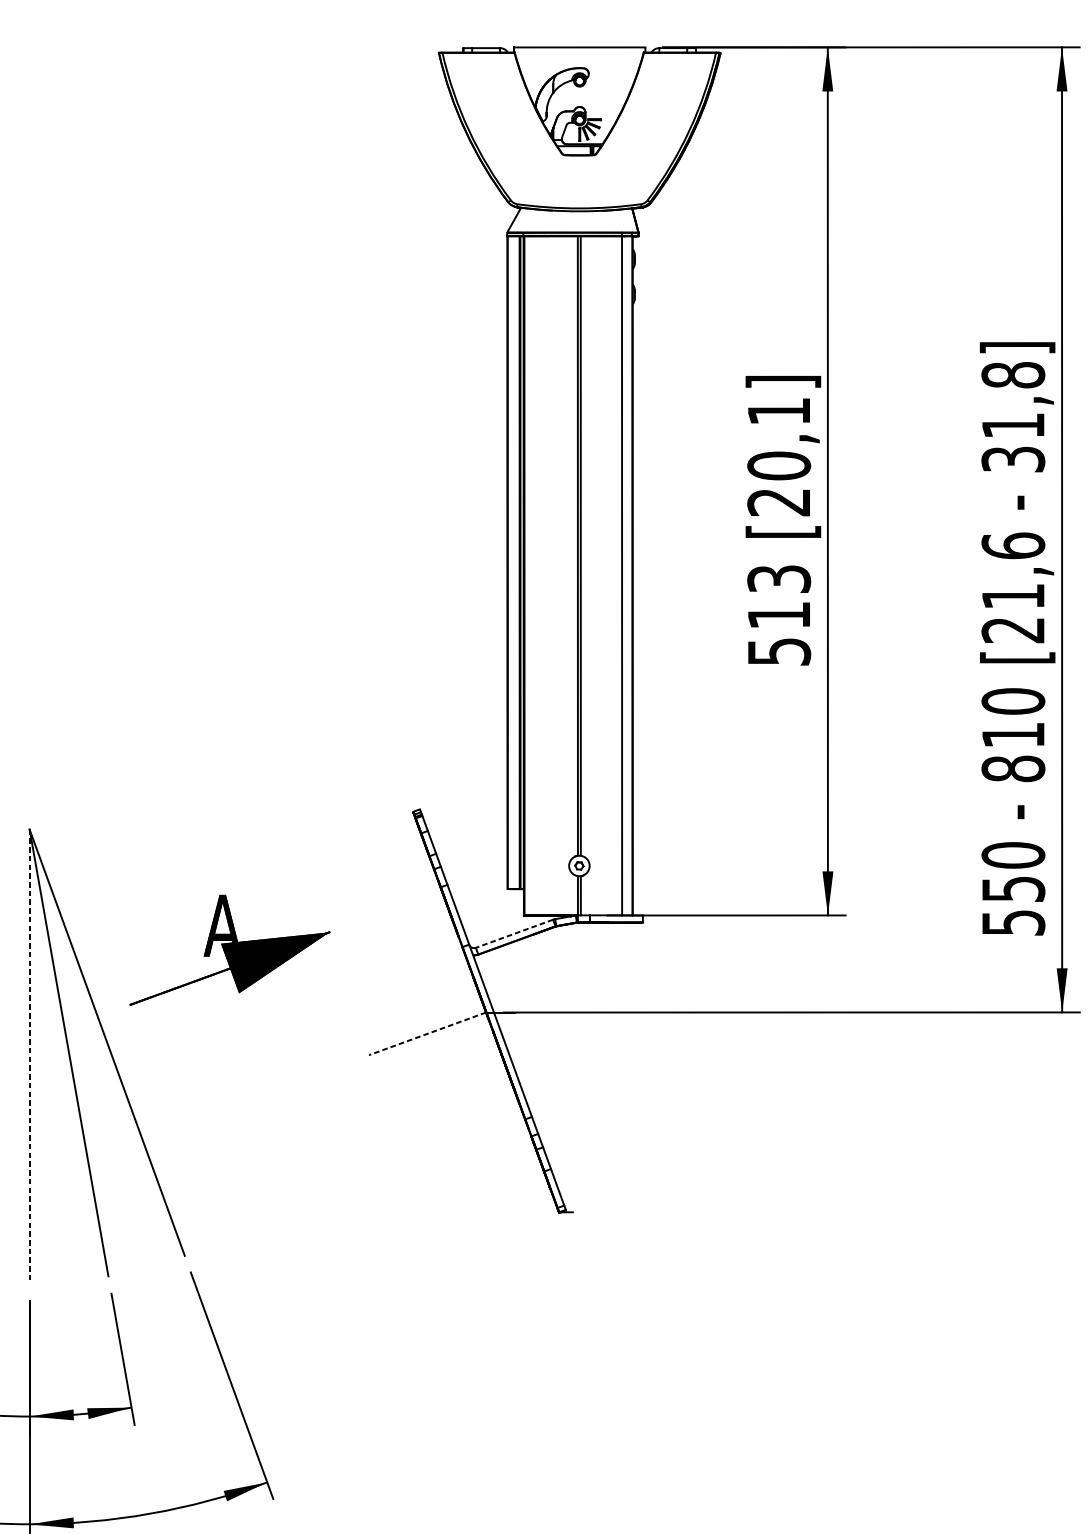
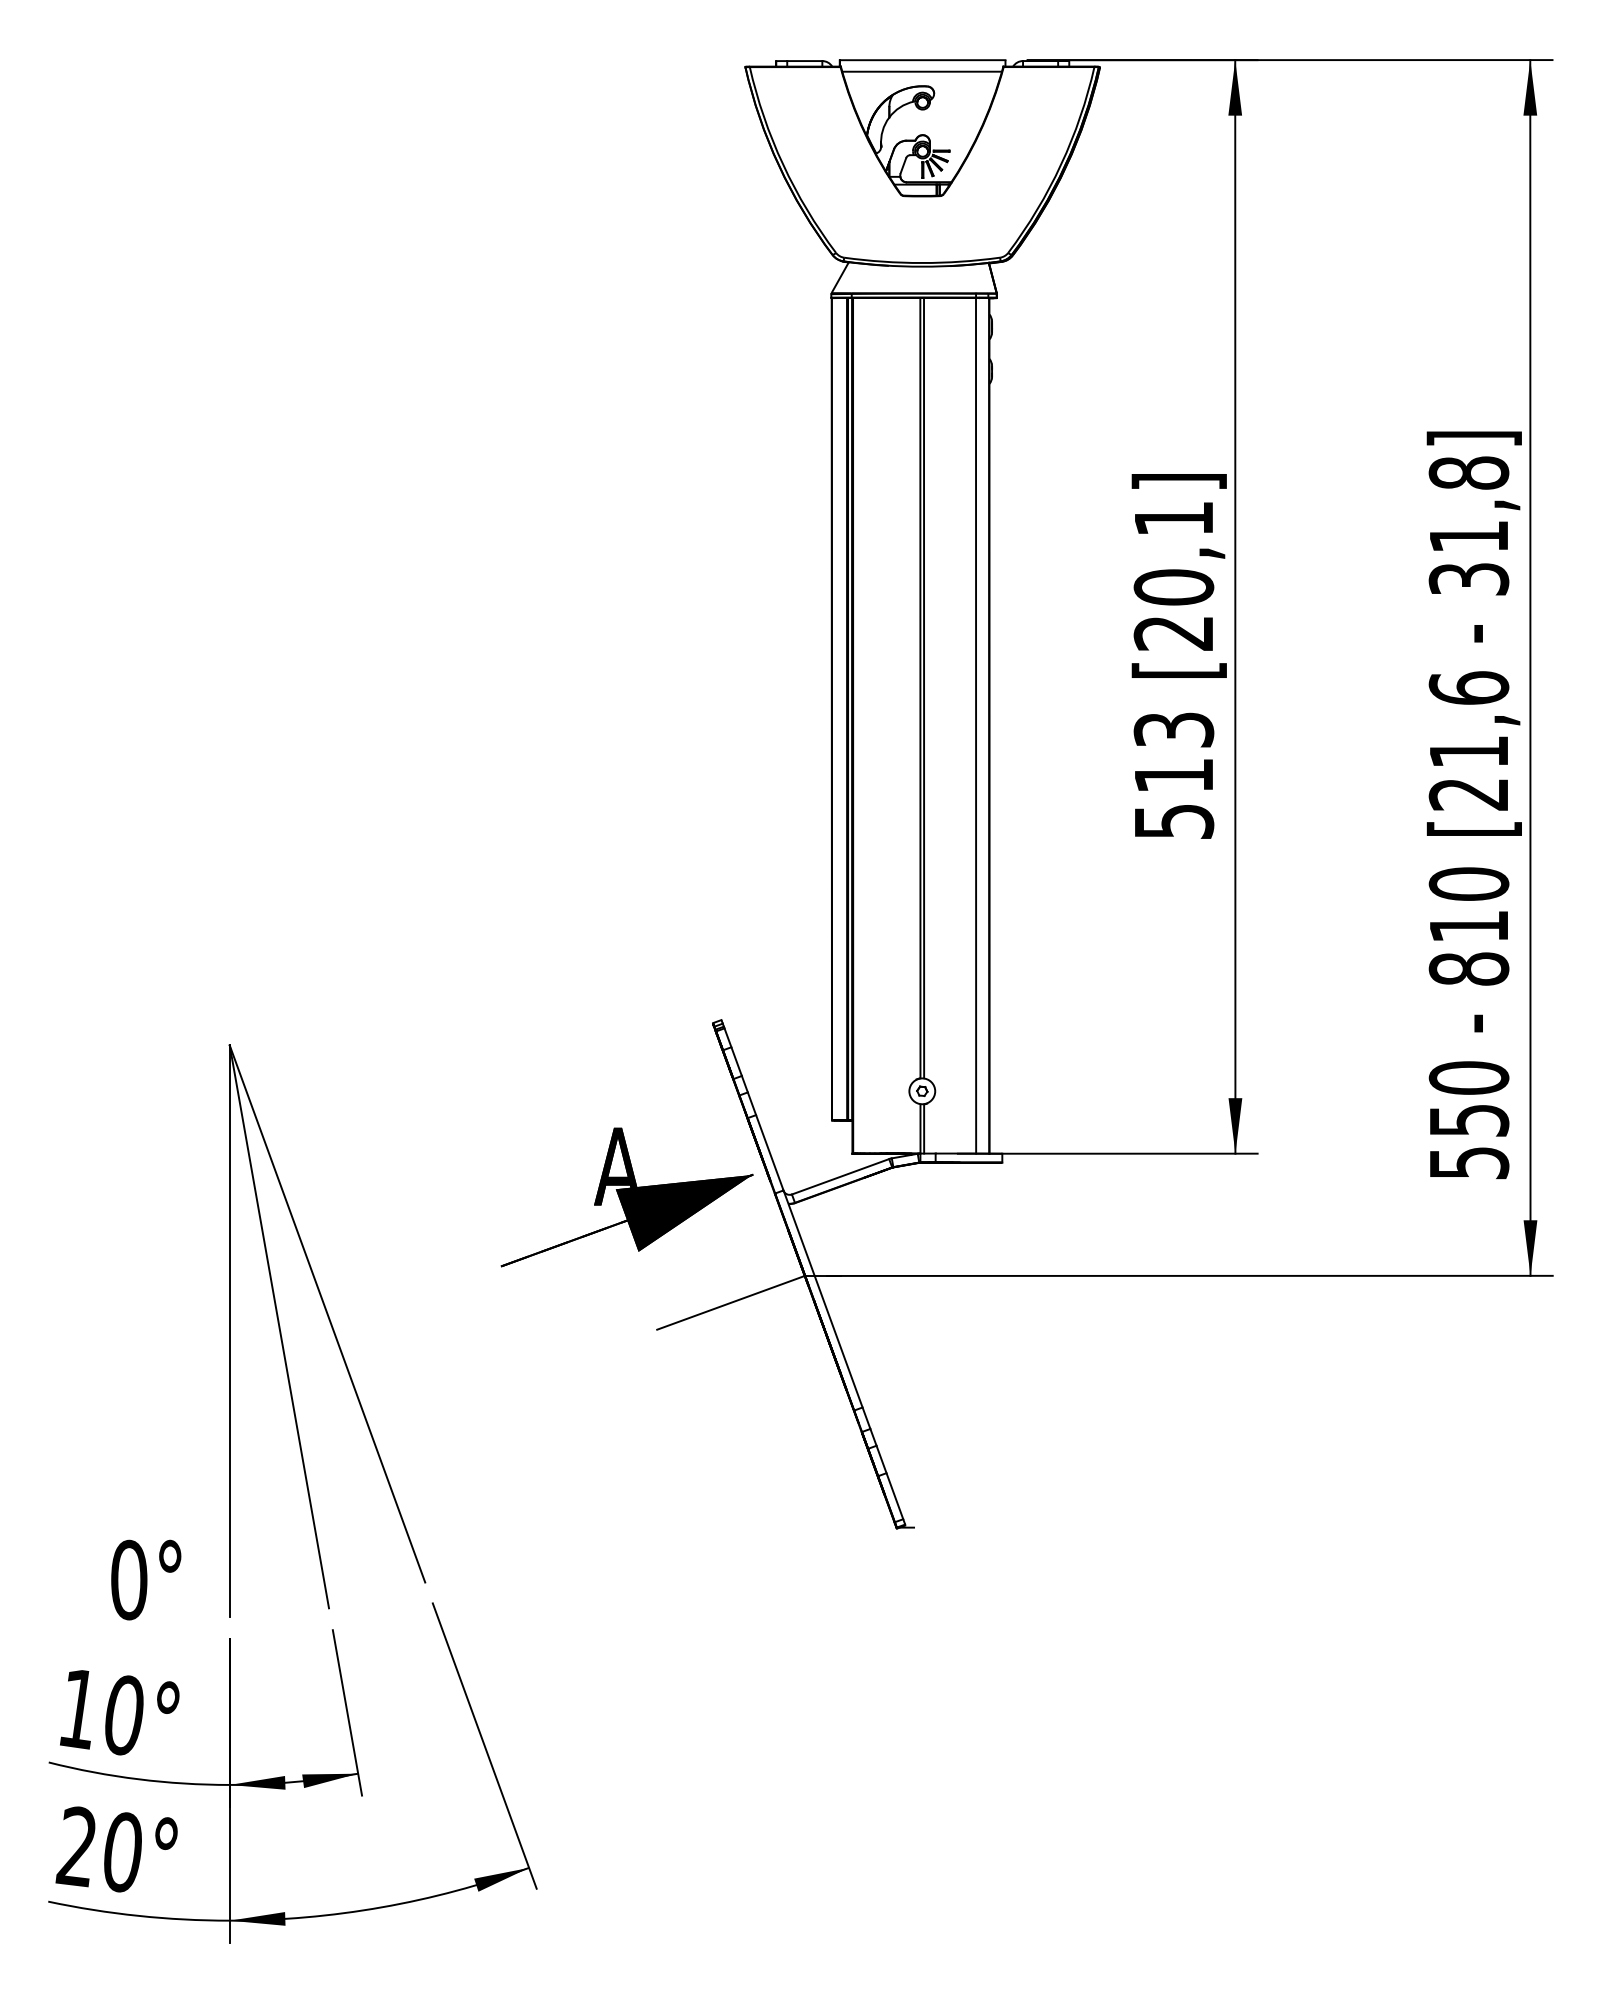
line: (578, 56) -> (921, 71), added
line: (514, 933) -> (840, 1176), dashed -> solid
part: (229, 950) -> (626, 1197), moved
line: (427, 1033) -> (730, 1302), dashed -> solid
line: (29, 1056) -> (229, 1331), dashed -> solid

